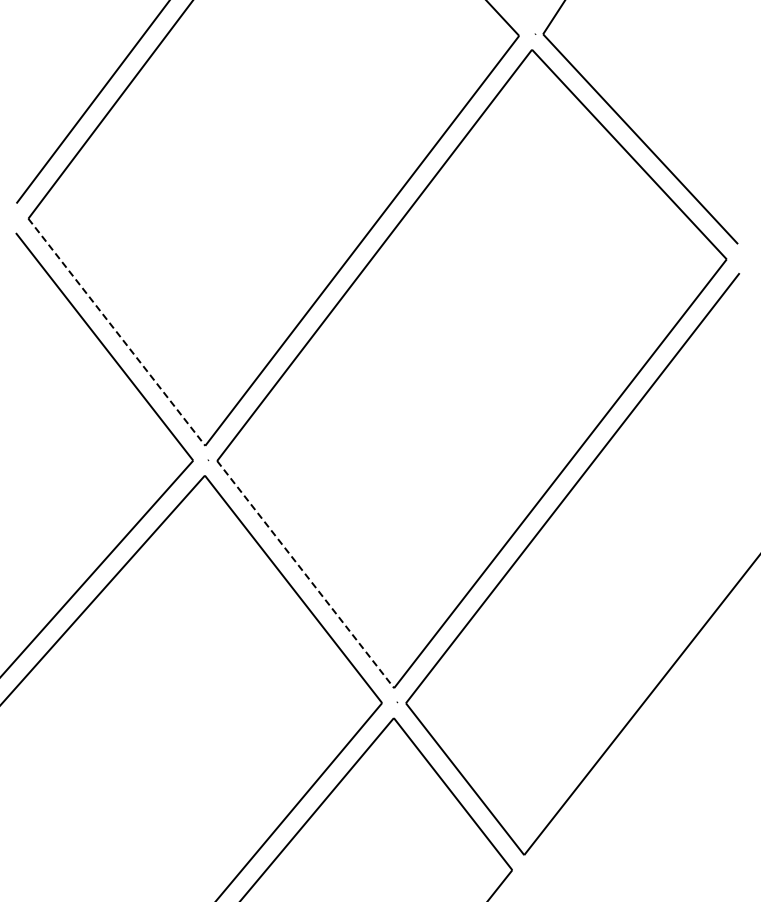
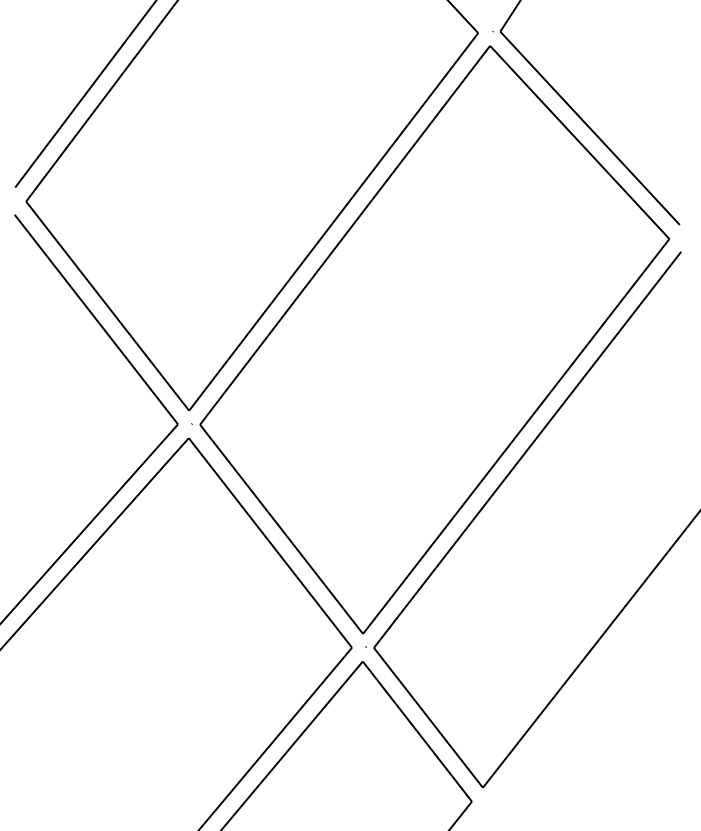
line: (116, 332) -> (107, 306), dashed -> solid
line: (305, 574) -> (281, 529), dashed -> solid

